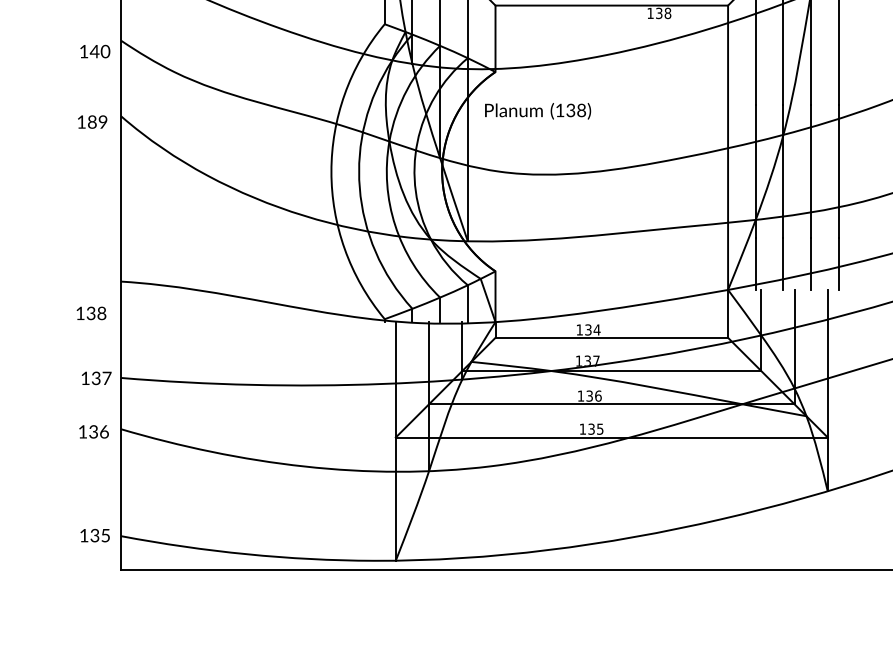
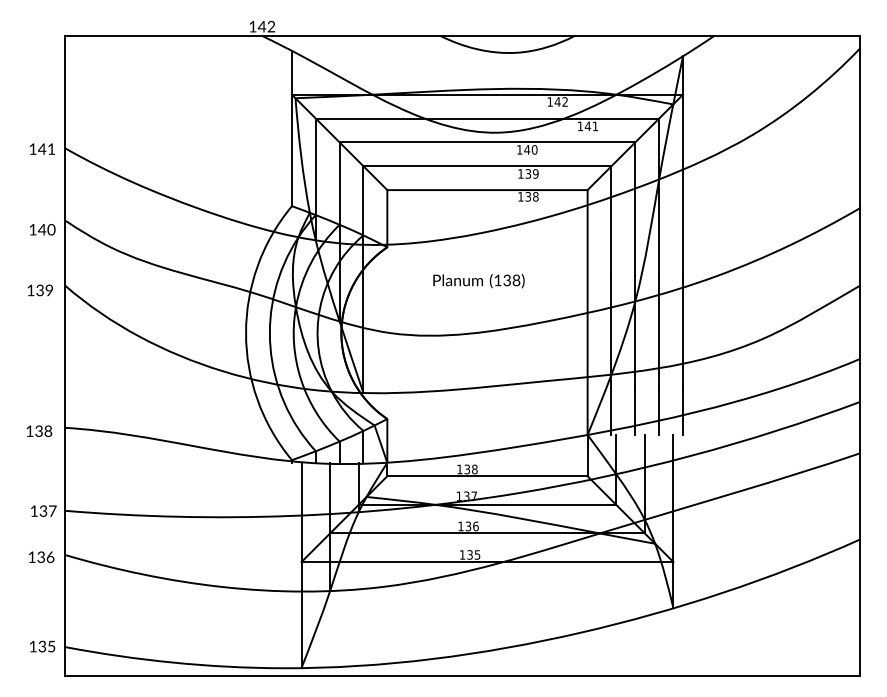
text: (537, 111) -> (478, 281), moved
text: (91, 122) -> (39, 290), 189 -> 139
text: (91, 312) -> (39, 430), moved
text: (596, 330) -> (474, 469), 134 -> 138

